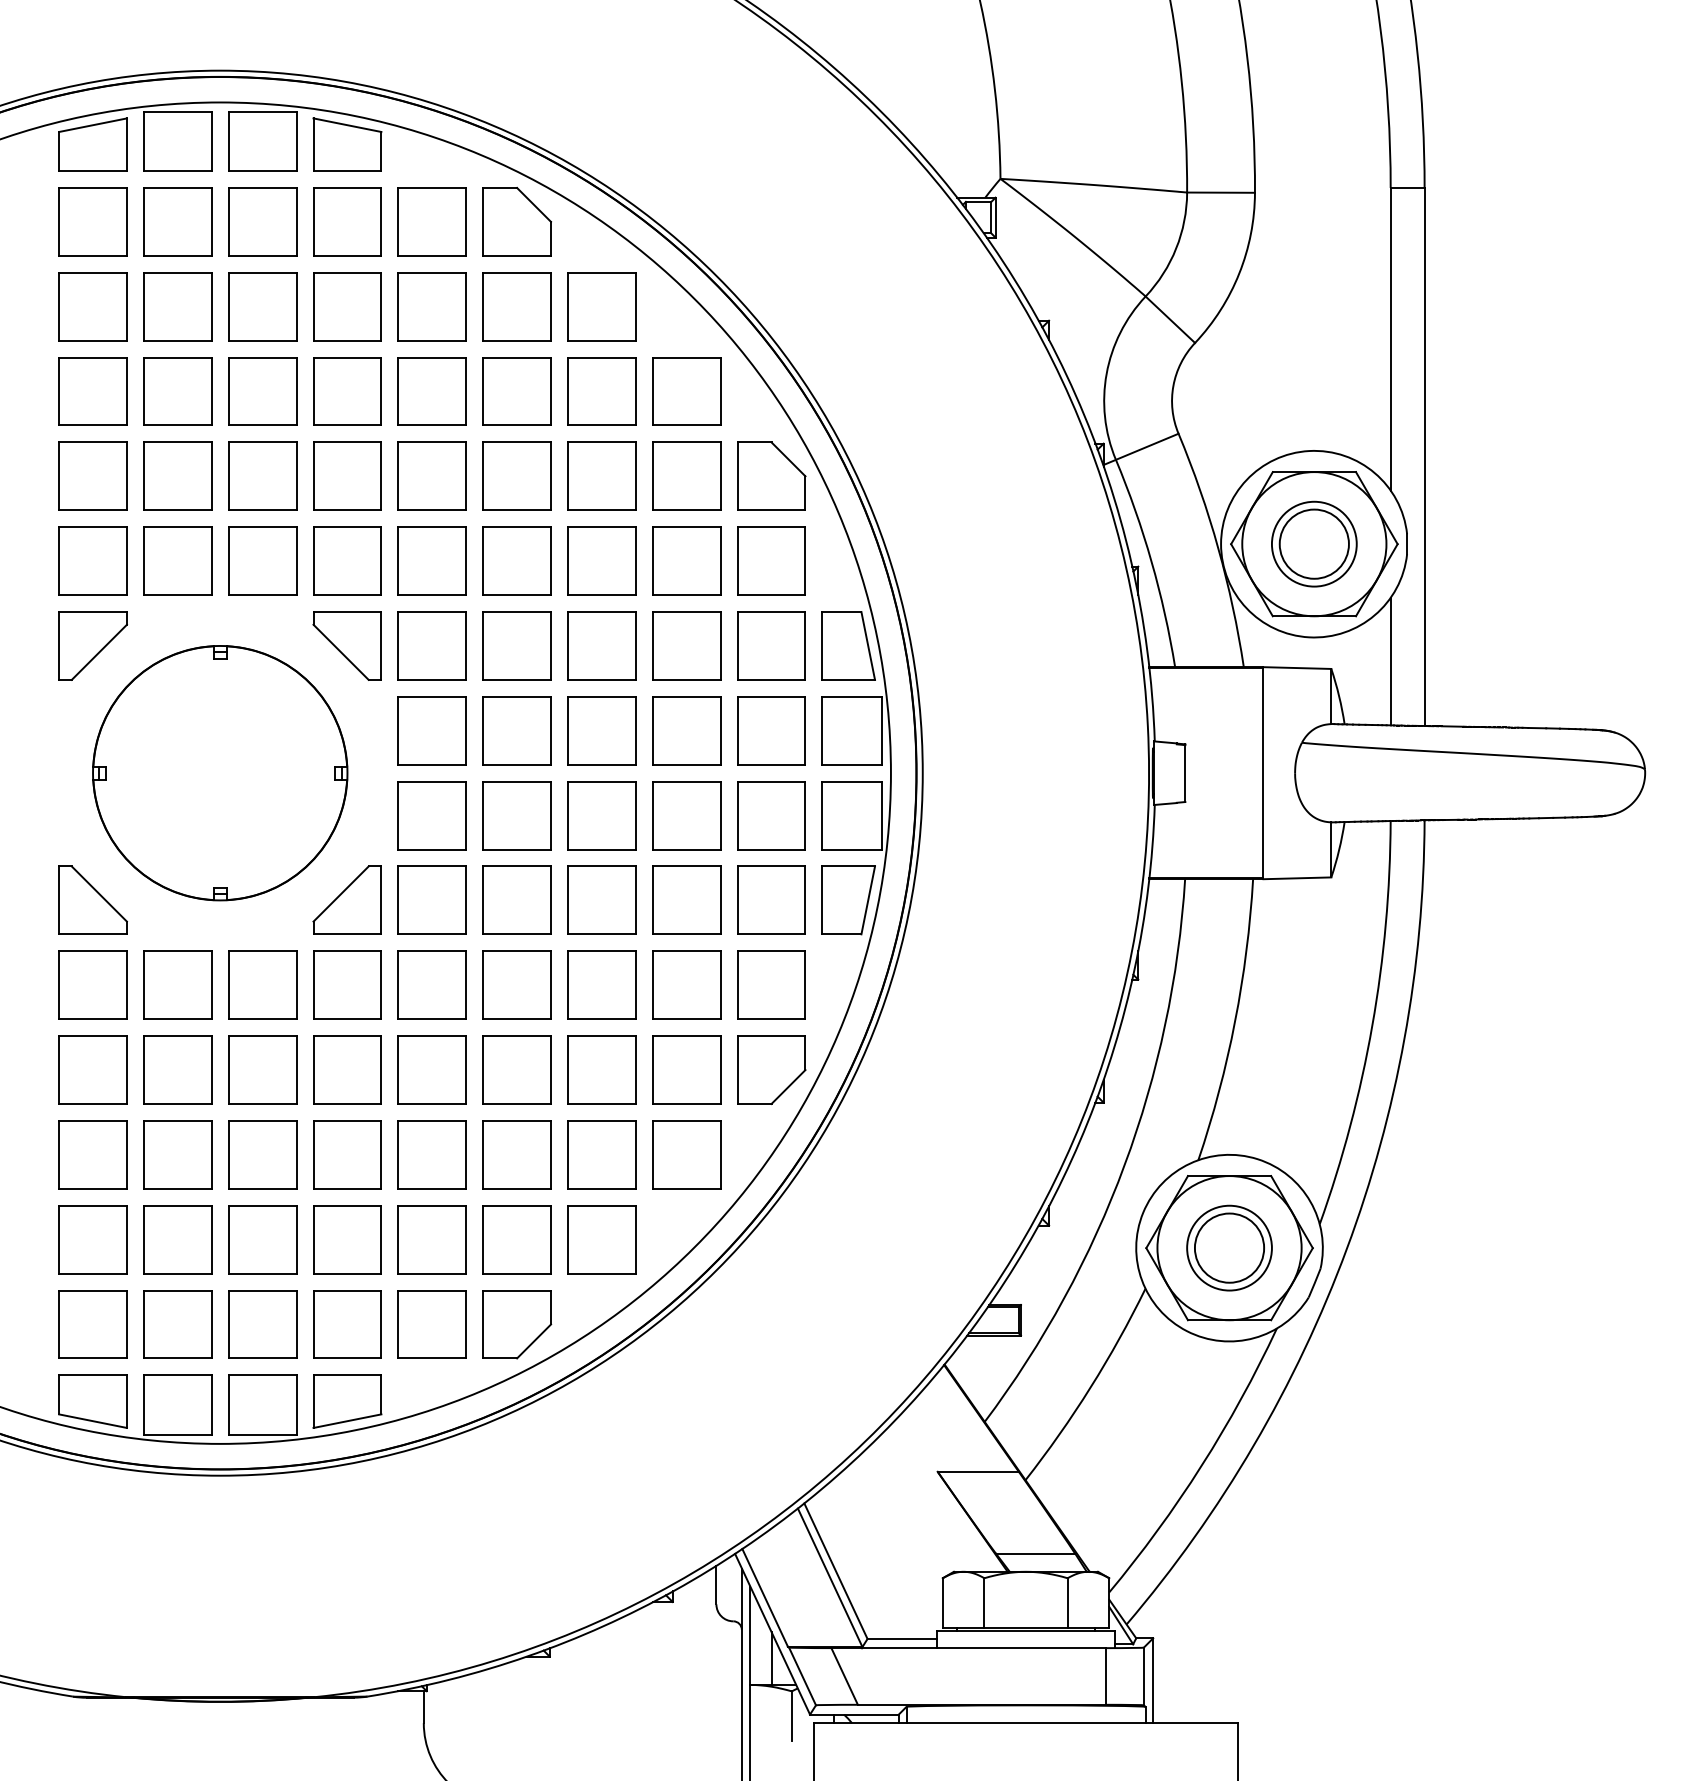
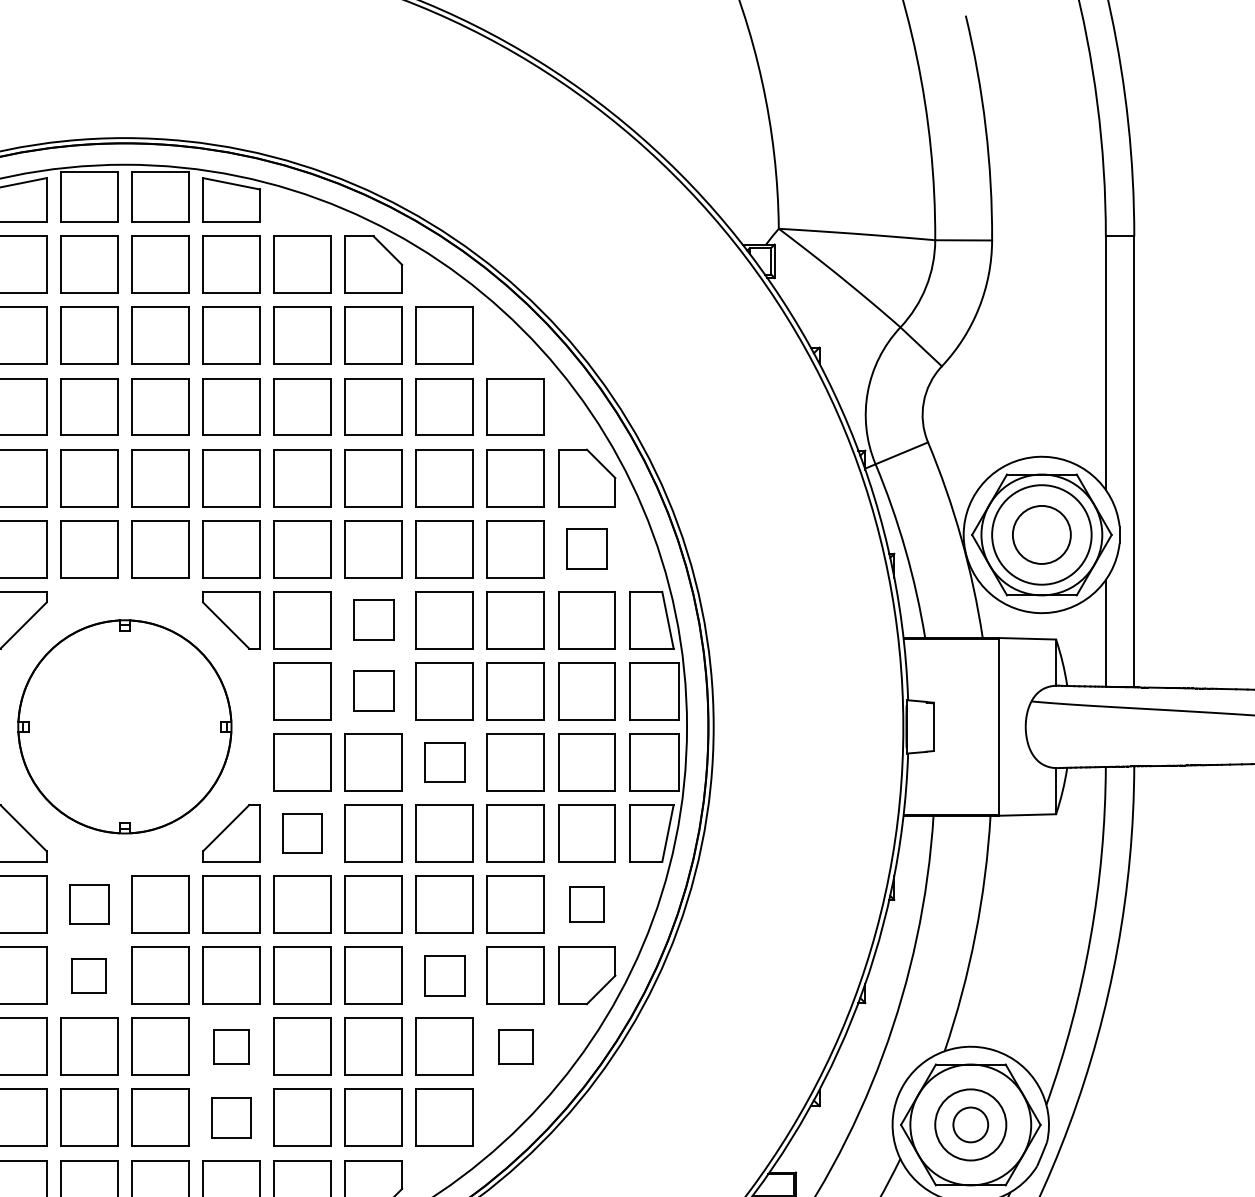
circle: (1313, 543) -> (1041, 534), size x1.4
part: (771, 560) -> (586, 548), size x0.7
part: (516, 645) -> (373, 619), size x0.7
part: (516, 730) -> (373, 691), size x0.7
part: (601, 815) -> (444, 762), size x0.7
part: (431, 899) -> (301, 832), size x0.7
part: (177, 984) -> (89, 903), size x0.7
part: (771, 984) -> (586, 903), size x0.6
part: (177, 1069) -> (89, 975), size x0.6
part: (601, 1069) -> (444, 975), size x0.7
part: (347, 1154) -> (231, 1046), size x0.6
part: (686, 1154) -> (515, 1046), size x0.6
part: (347, 1239) -> (231, 1117), size x0.7
circle: (1229, 1247) -> (970, 1124), size x0.6

